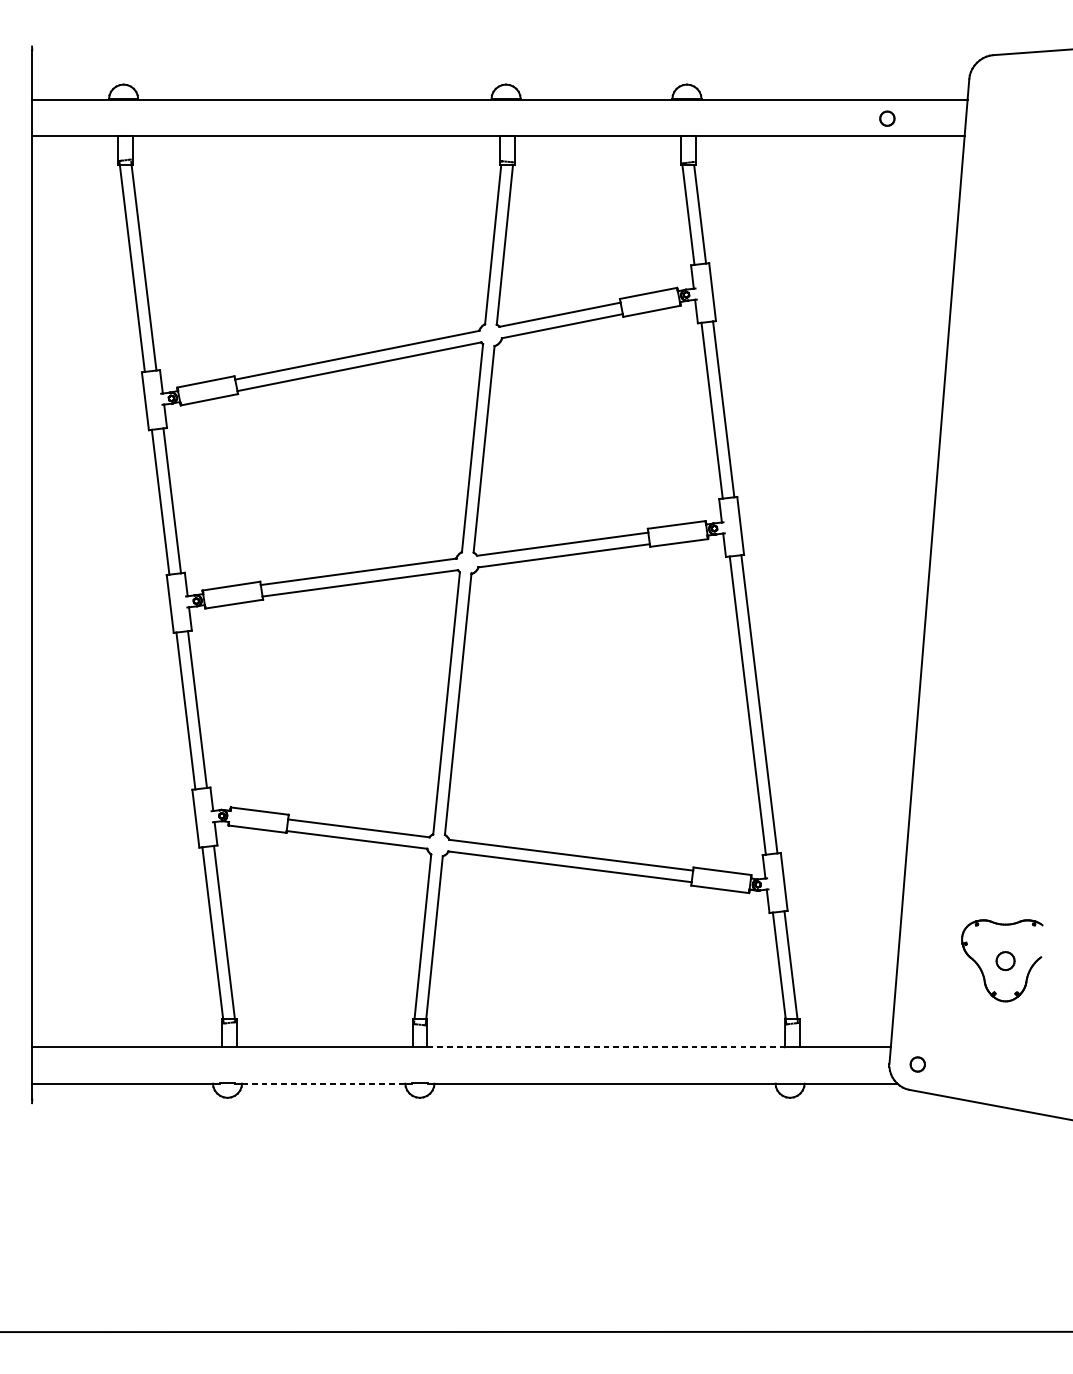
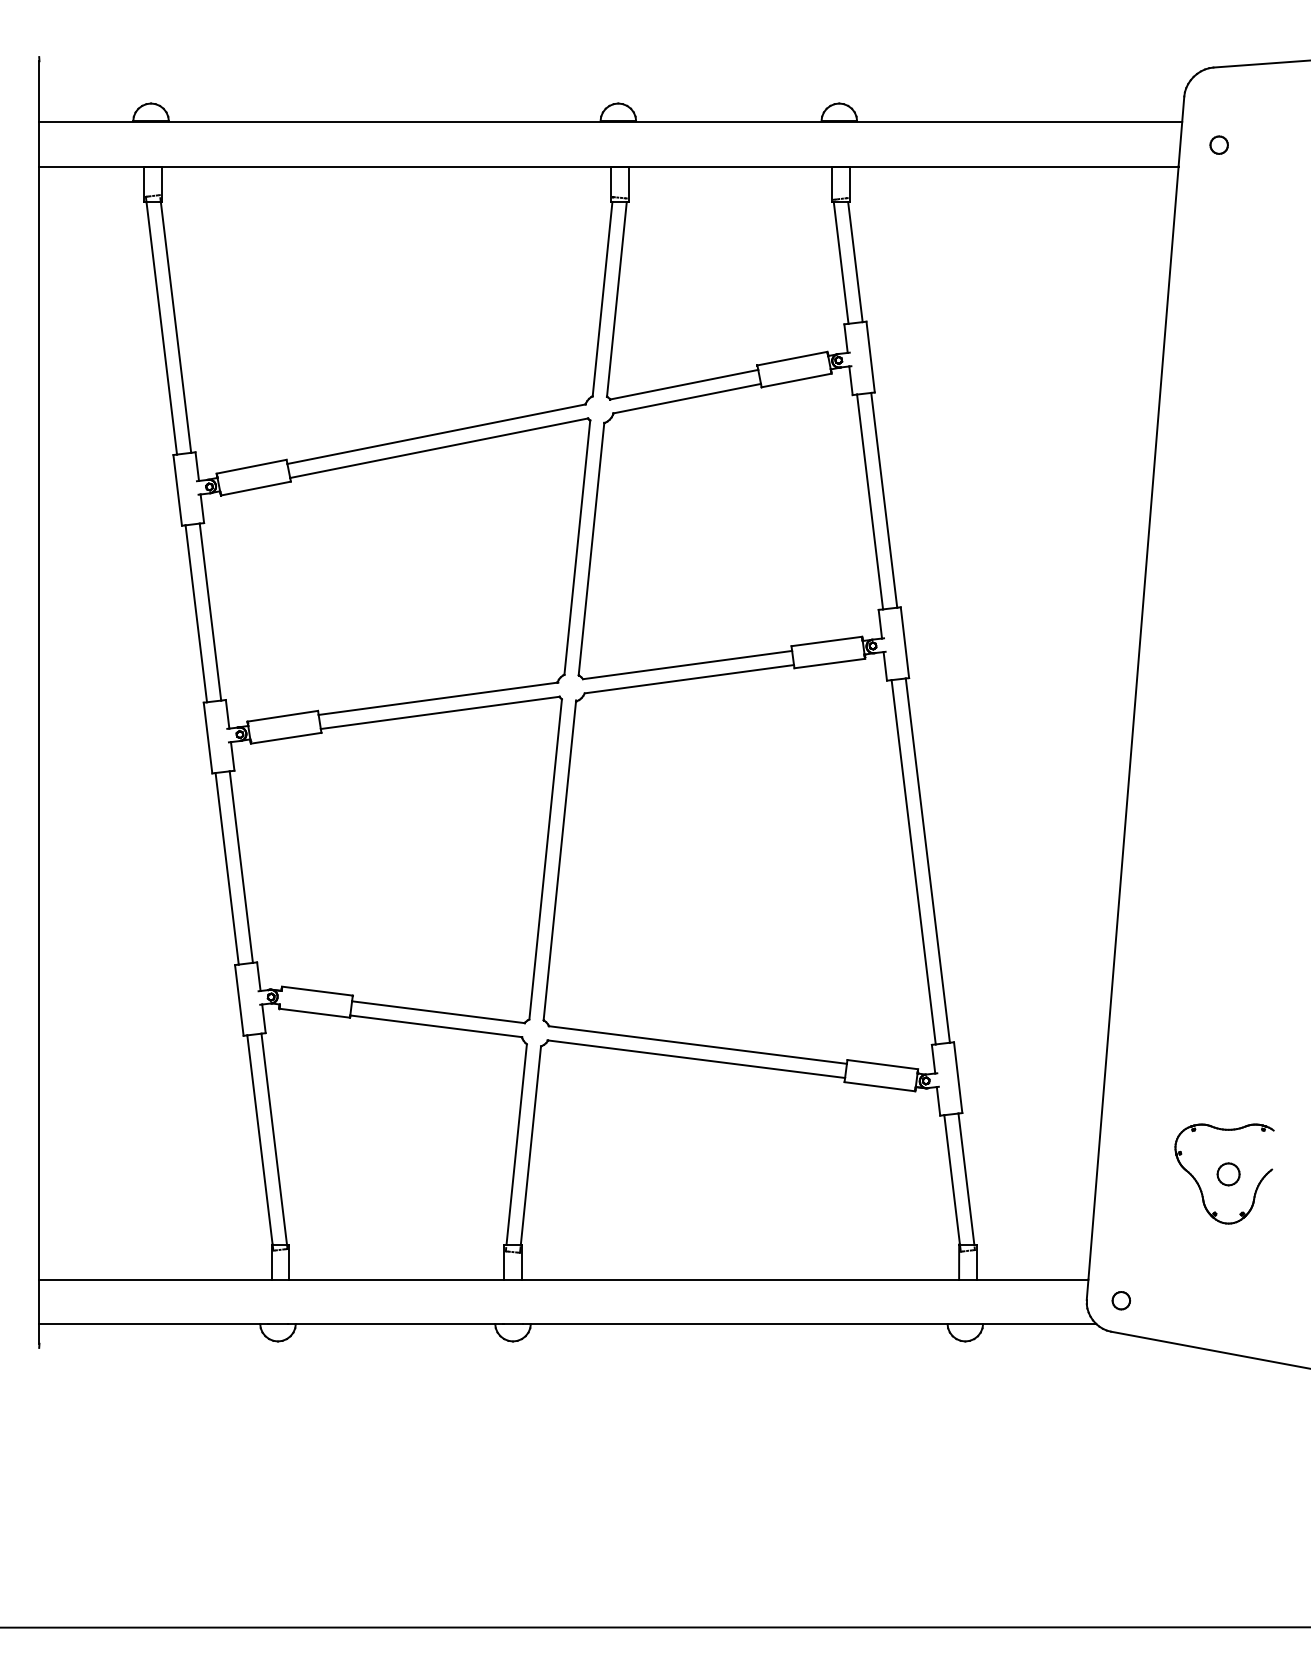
part: (886, 118) -> (1218, 144), moved
line: (606, 1047) -> (741, 1279), dashed -> solid
line: (323, 1083) -> (395, 1324), dashed -> solid

